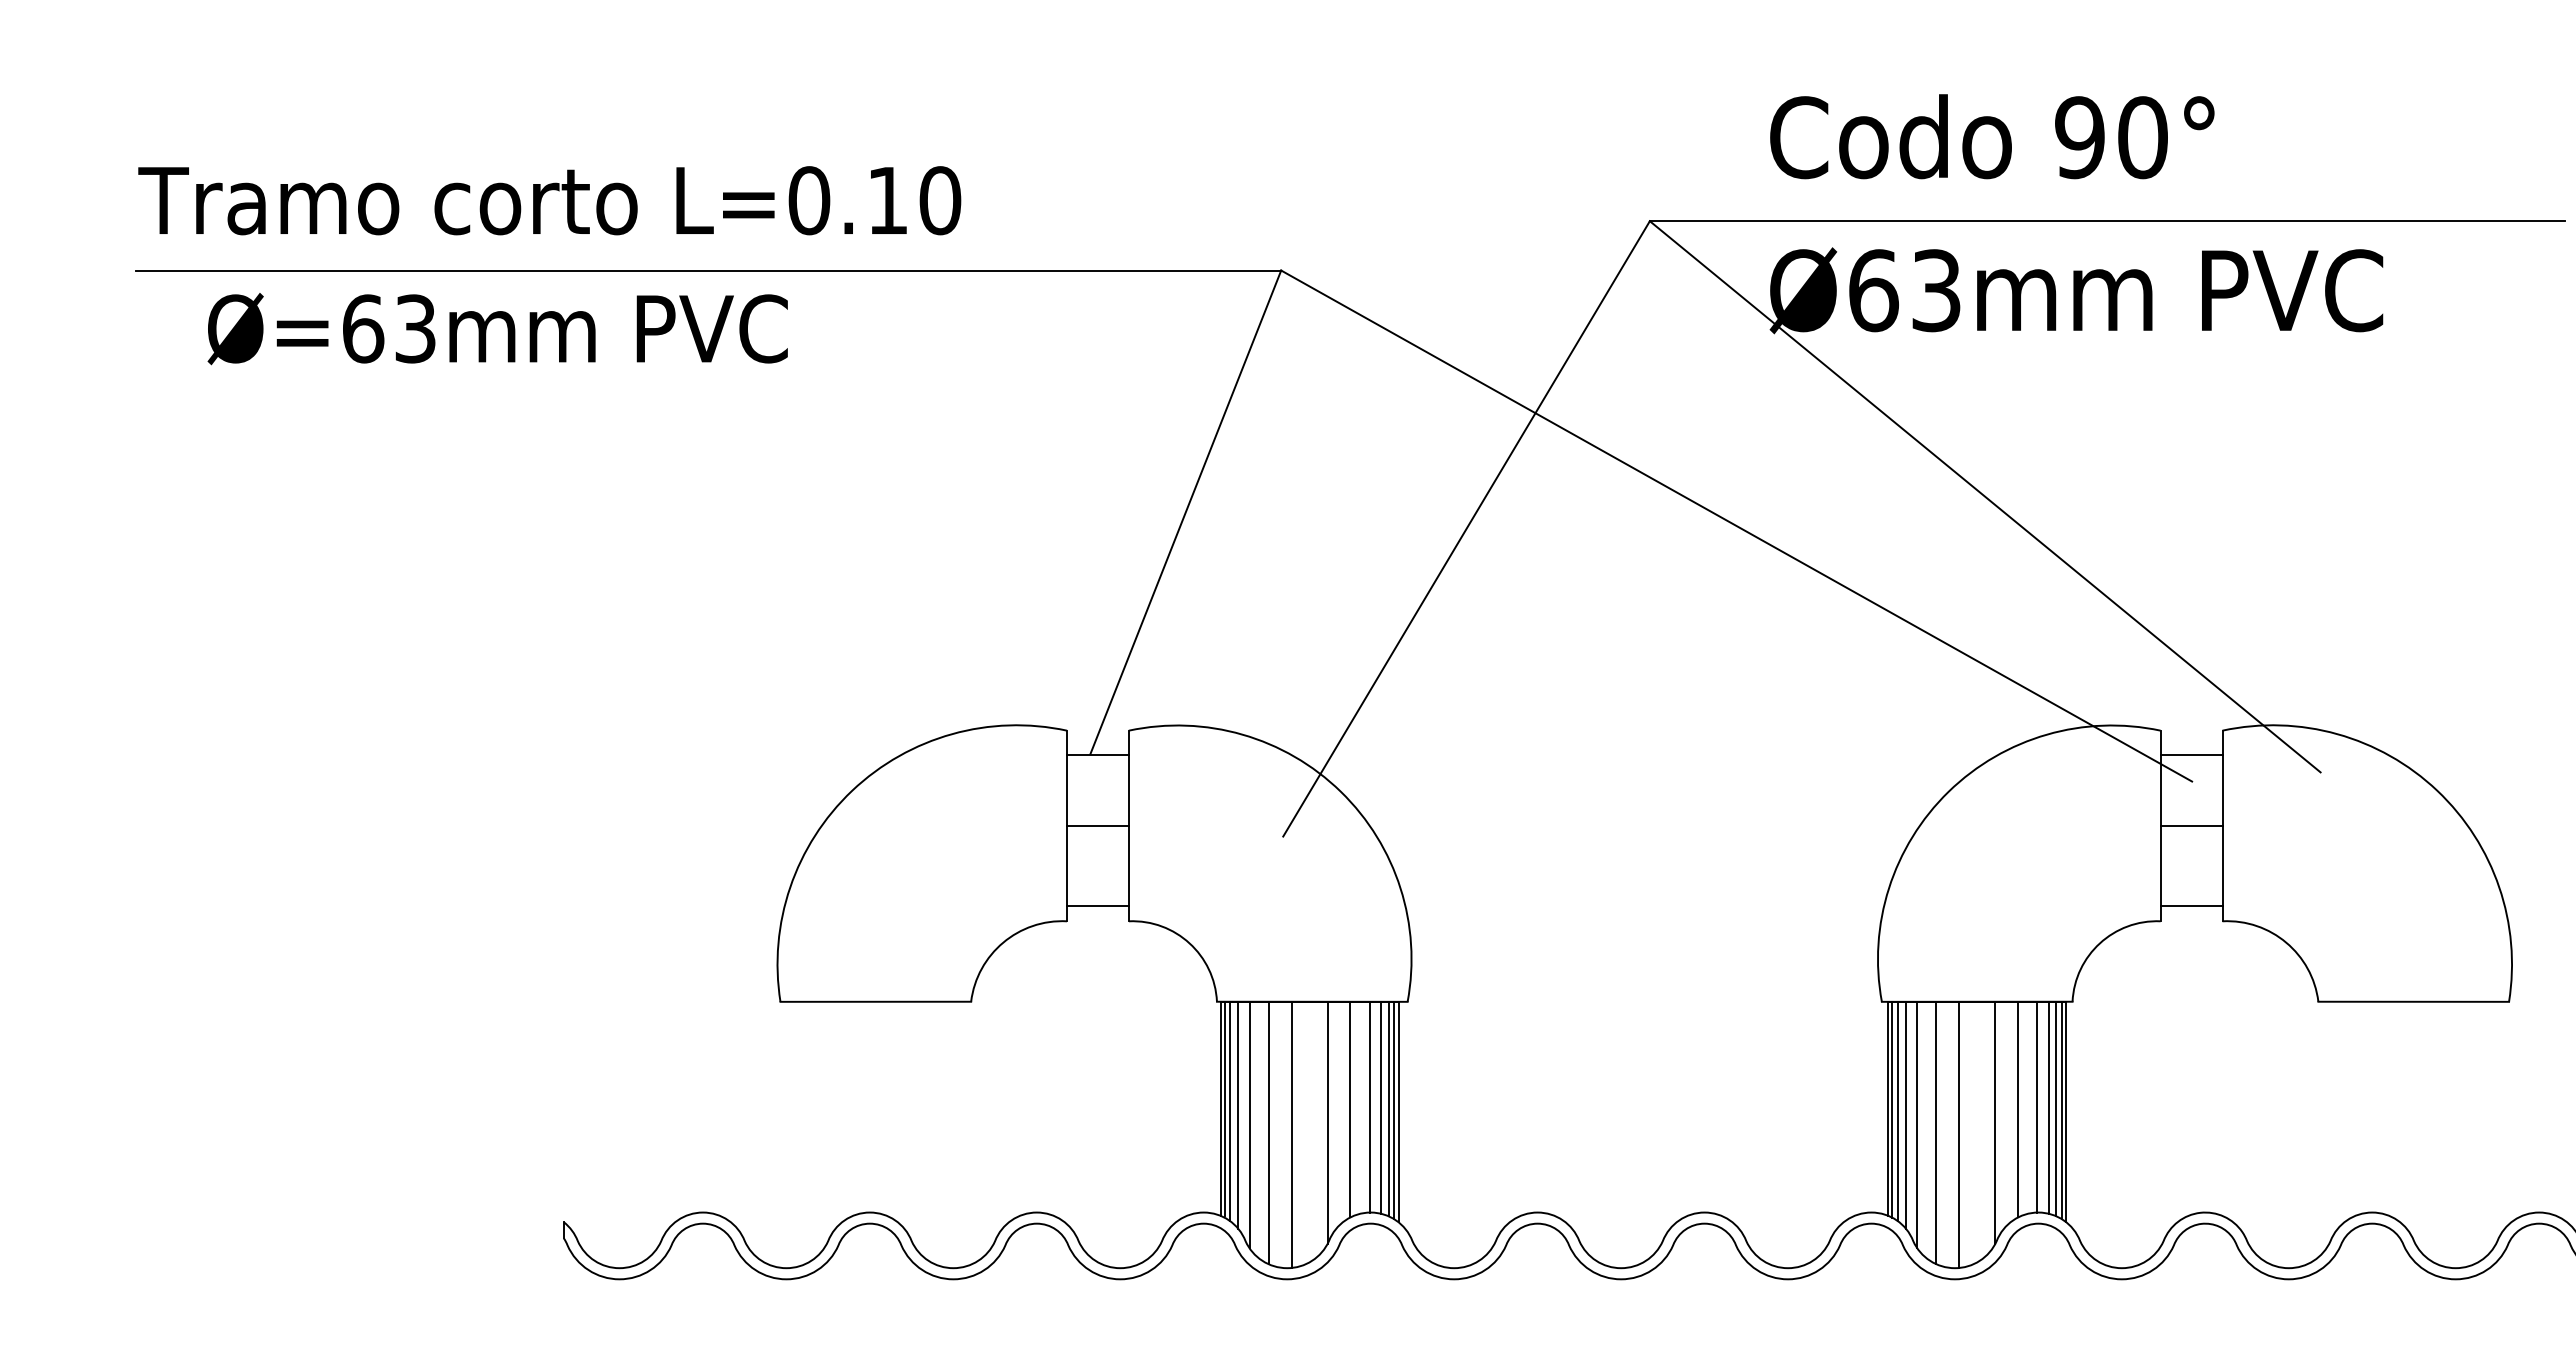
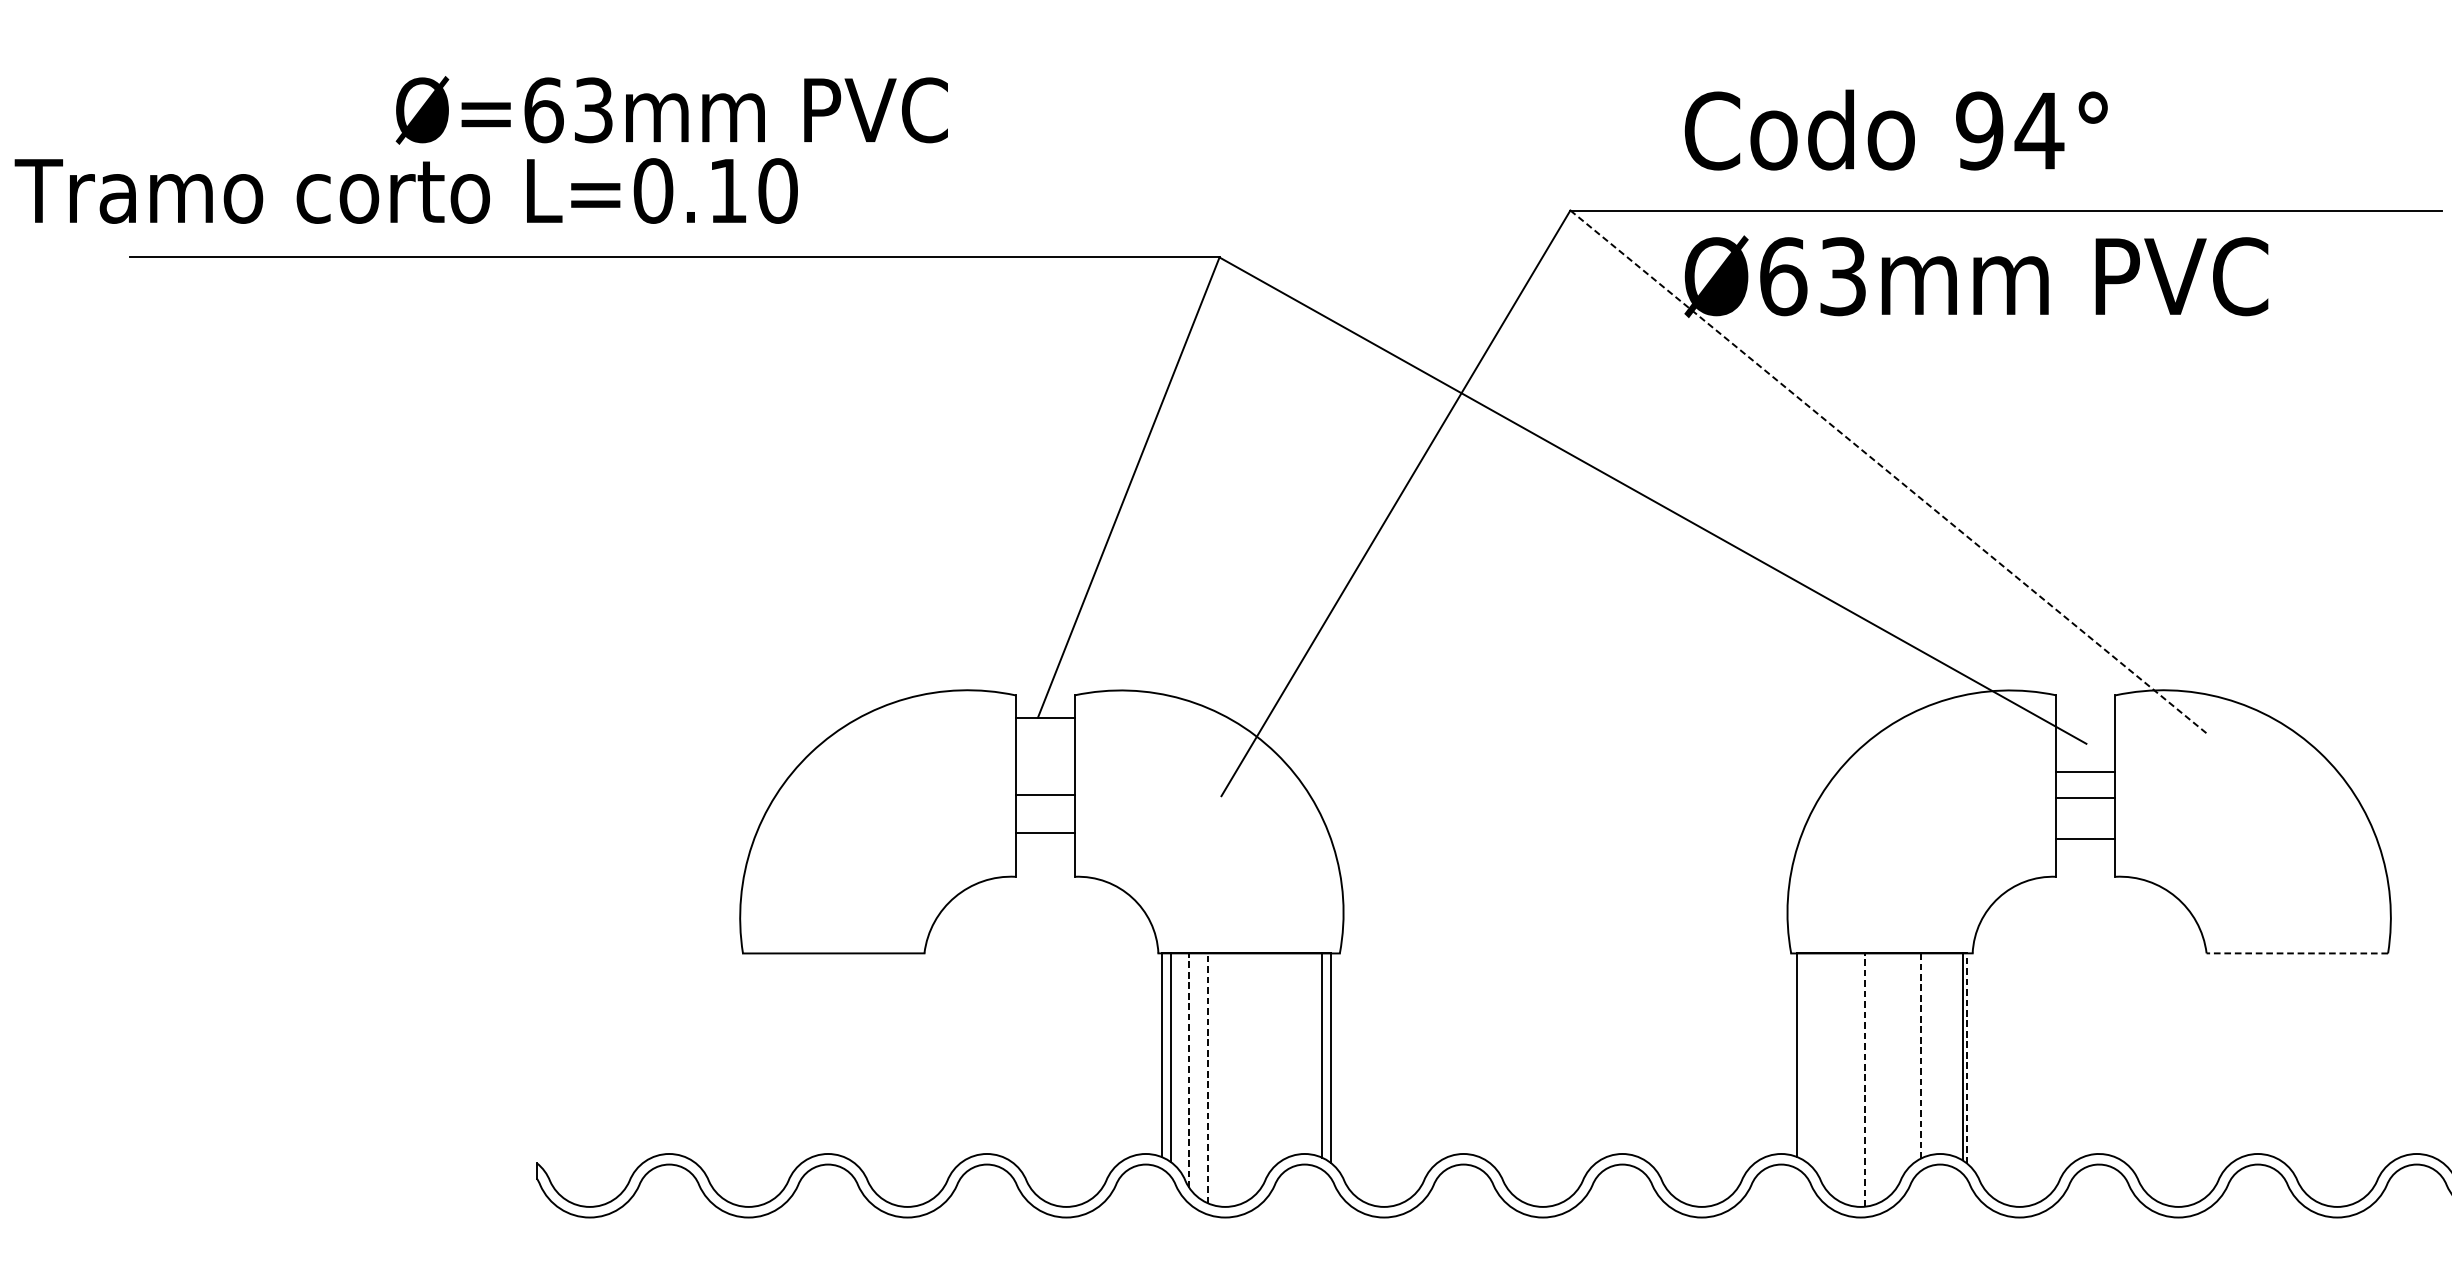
text: (2142, 137) -> (2039, 130), 90° -> 94°
text: (549, 200) -> (406, 190), moved
text: (497, 329) -> (671, 110), moved
line: (1985, 497) -> (1889, 473), solid -> dashed
line: (2191, 754) -> (2085, 771), moved
line: (1097, 825) -> (1044, 832), moved
line: (2191, 825) -> (2085, 838), moved
line: (1097, 906) -> (1044, 795), moved
line: (2191, 906) -> (2085, 798), moved
line: (2413, 1001) -> (2297, 953), solid -> dashed
line: (1369, 1106) -> (1303, 1053), removed
line: (2037, 1106) -> (1939, 1053), removed
line: (1380, 1107) -> (1314, 1054), removed
line: (2048, 1107) -> (1949, 1054), removed
line: (1224, 1108) -> (1165, 1054), removed
line: (2056, 1108) -> (1957, 1054), removed
line: (1350, 1109) -> (1285, 1055), removed
line: (1892, 1109) -> (1801, 1055), removed
line: (2018, 1109) -> (1921, 1055), solid -> dashed
line: (1394, 1110) -> (1327, 1056), removed
line: (1898, 1111) -> (1807, 1057), removed
line: (2066, 1111) -> (1966, 1057), solid -> dashed
line: (1238, 1114) -> (1178, 1060), removed
line: (1905, 1114) -> (1813, 1060), removed
line: (1327, 1122) -> (1263, 1068), removed
line: (1995, 1122) -> (1899, 1068), removed
line: (1249, 1124) -> (1189, 1070), solid -> dashed
line: (1917, 1124) -> (1825, 1070), removed
line: (1268, 1132) -> (1207, 1077), solid -> dashed
line: (1936, 1132) -> (1843, 1077), removed
line: (1291, 1134) -> (1229, 1079), removed
line: (1959, 1134) -> (1865, 1079), solid -> dashed

